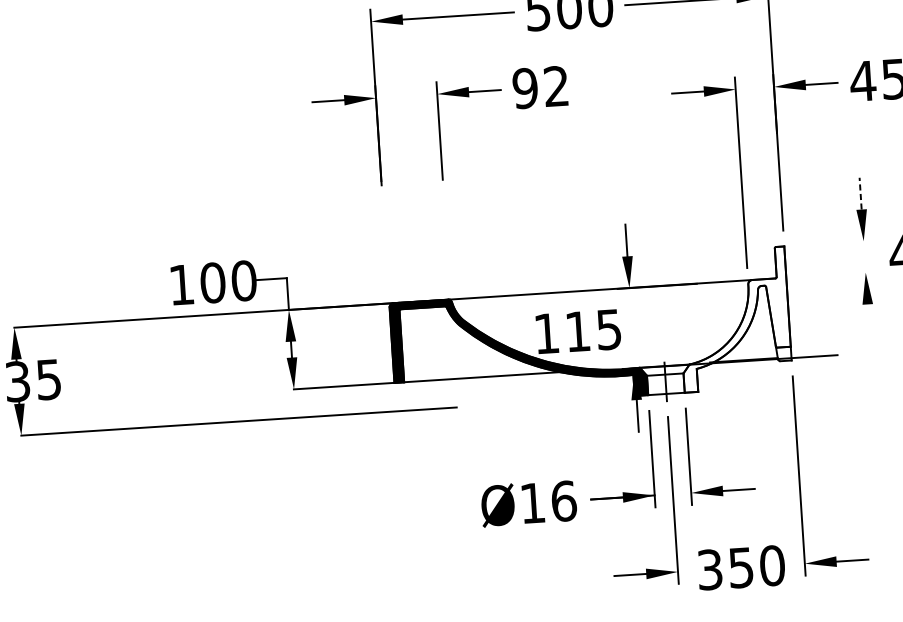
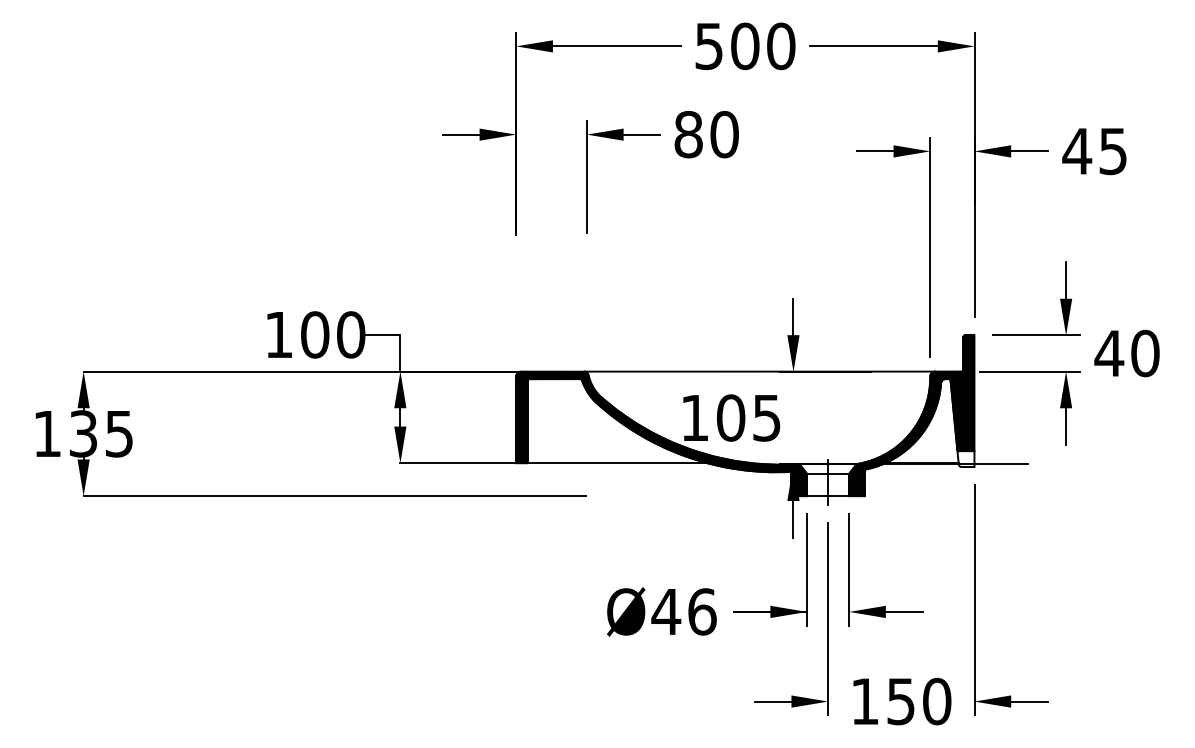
text: (540, 87) -> (706, 134), 92 -> 80
line: (860, 192) -> (1066, 279), dashed -> solid
line: (837, 243) -> (1035, 335), added
line: (834, 274) -> (1029, 371), added
fill: (734, 319) -> (911, 415), added
line: (869, 320) -> (1066, 426), added
text: (577, 331) -> (730, 417), 115 -> 105
text: (532, 502) -> (666, 611), 16 -> 46
text: (709, 569) -> (864, 701), 350 -> 150

